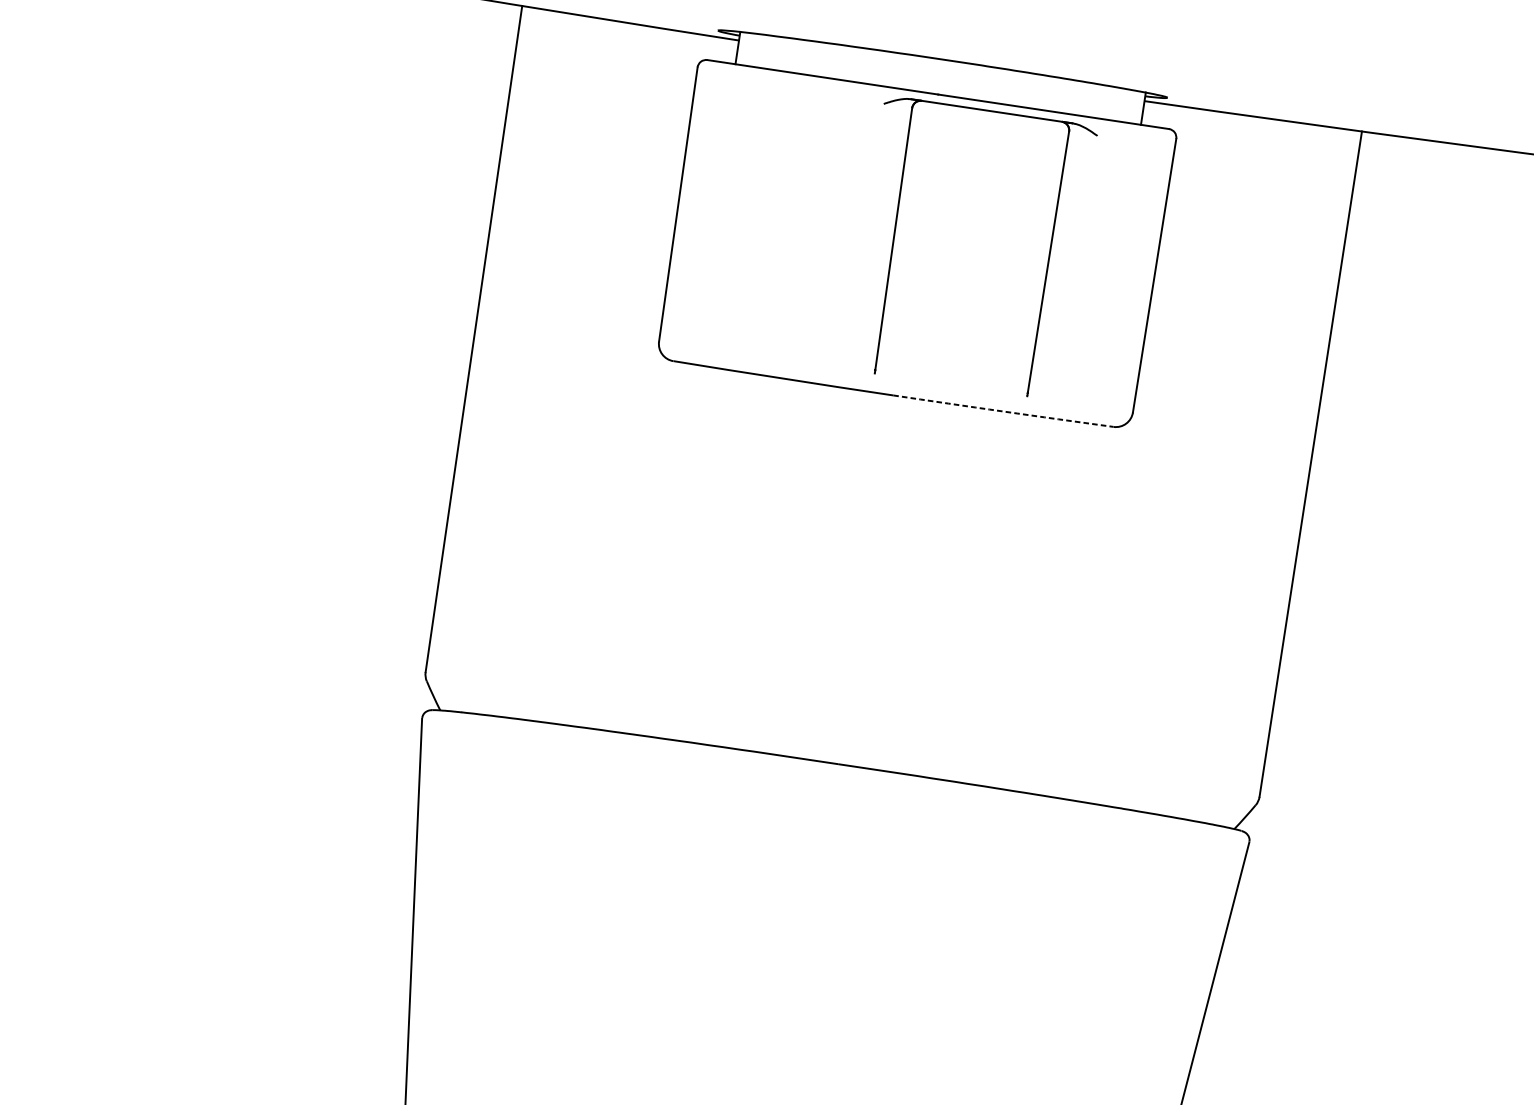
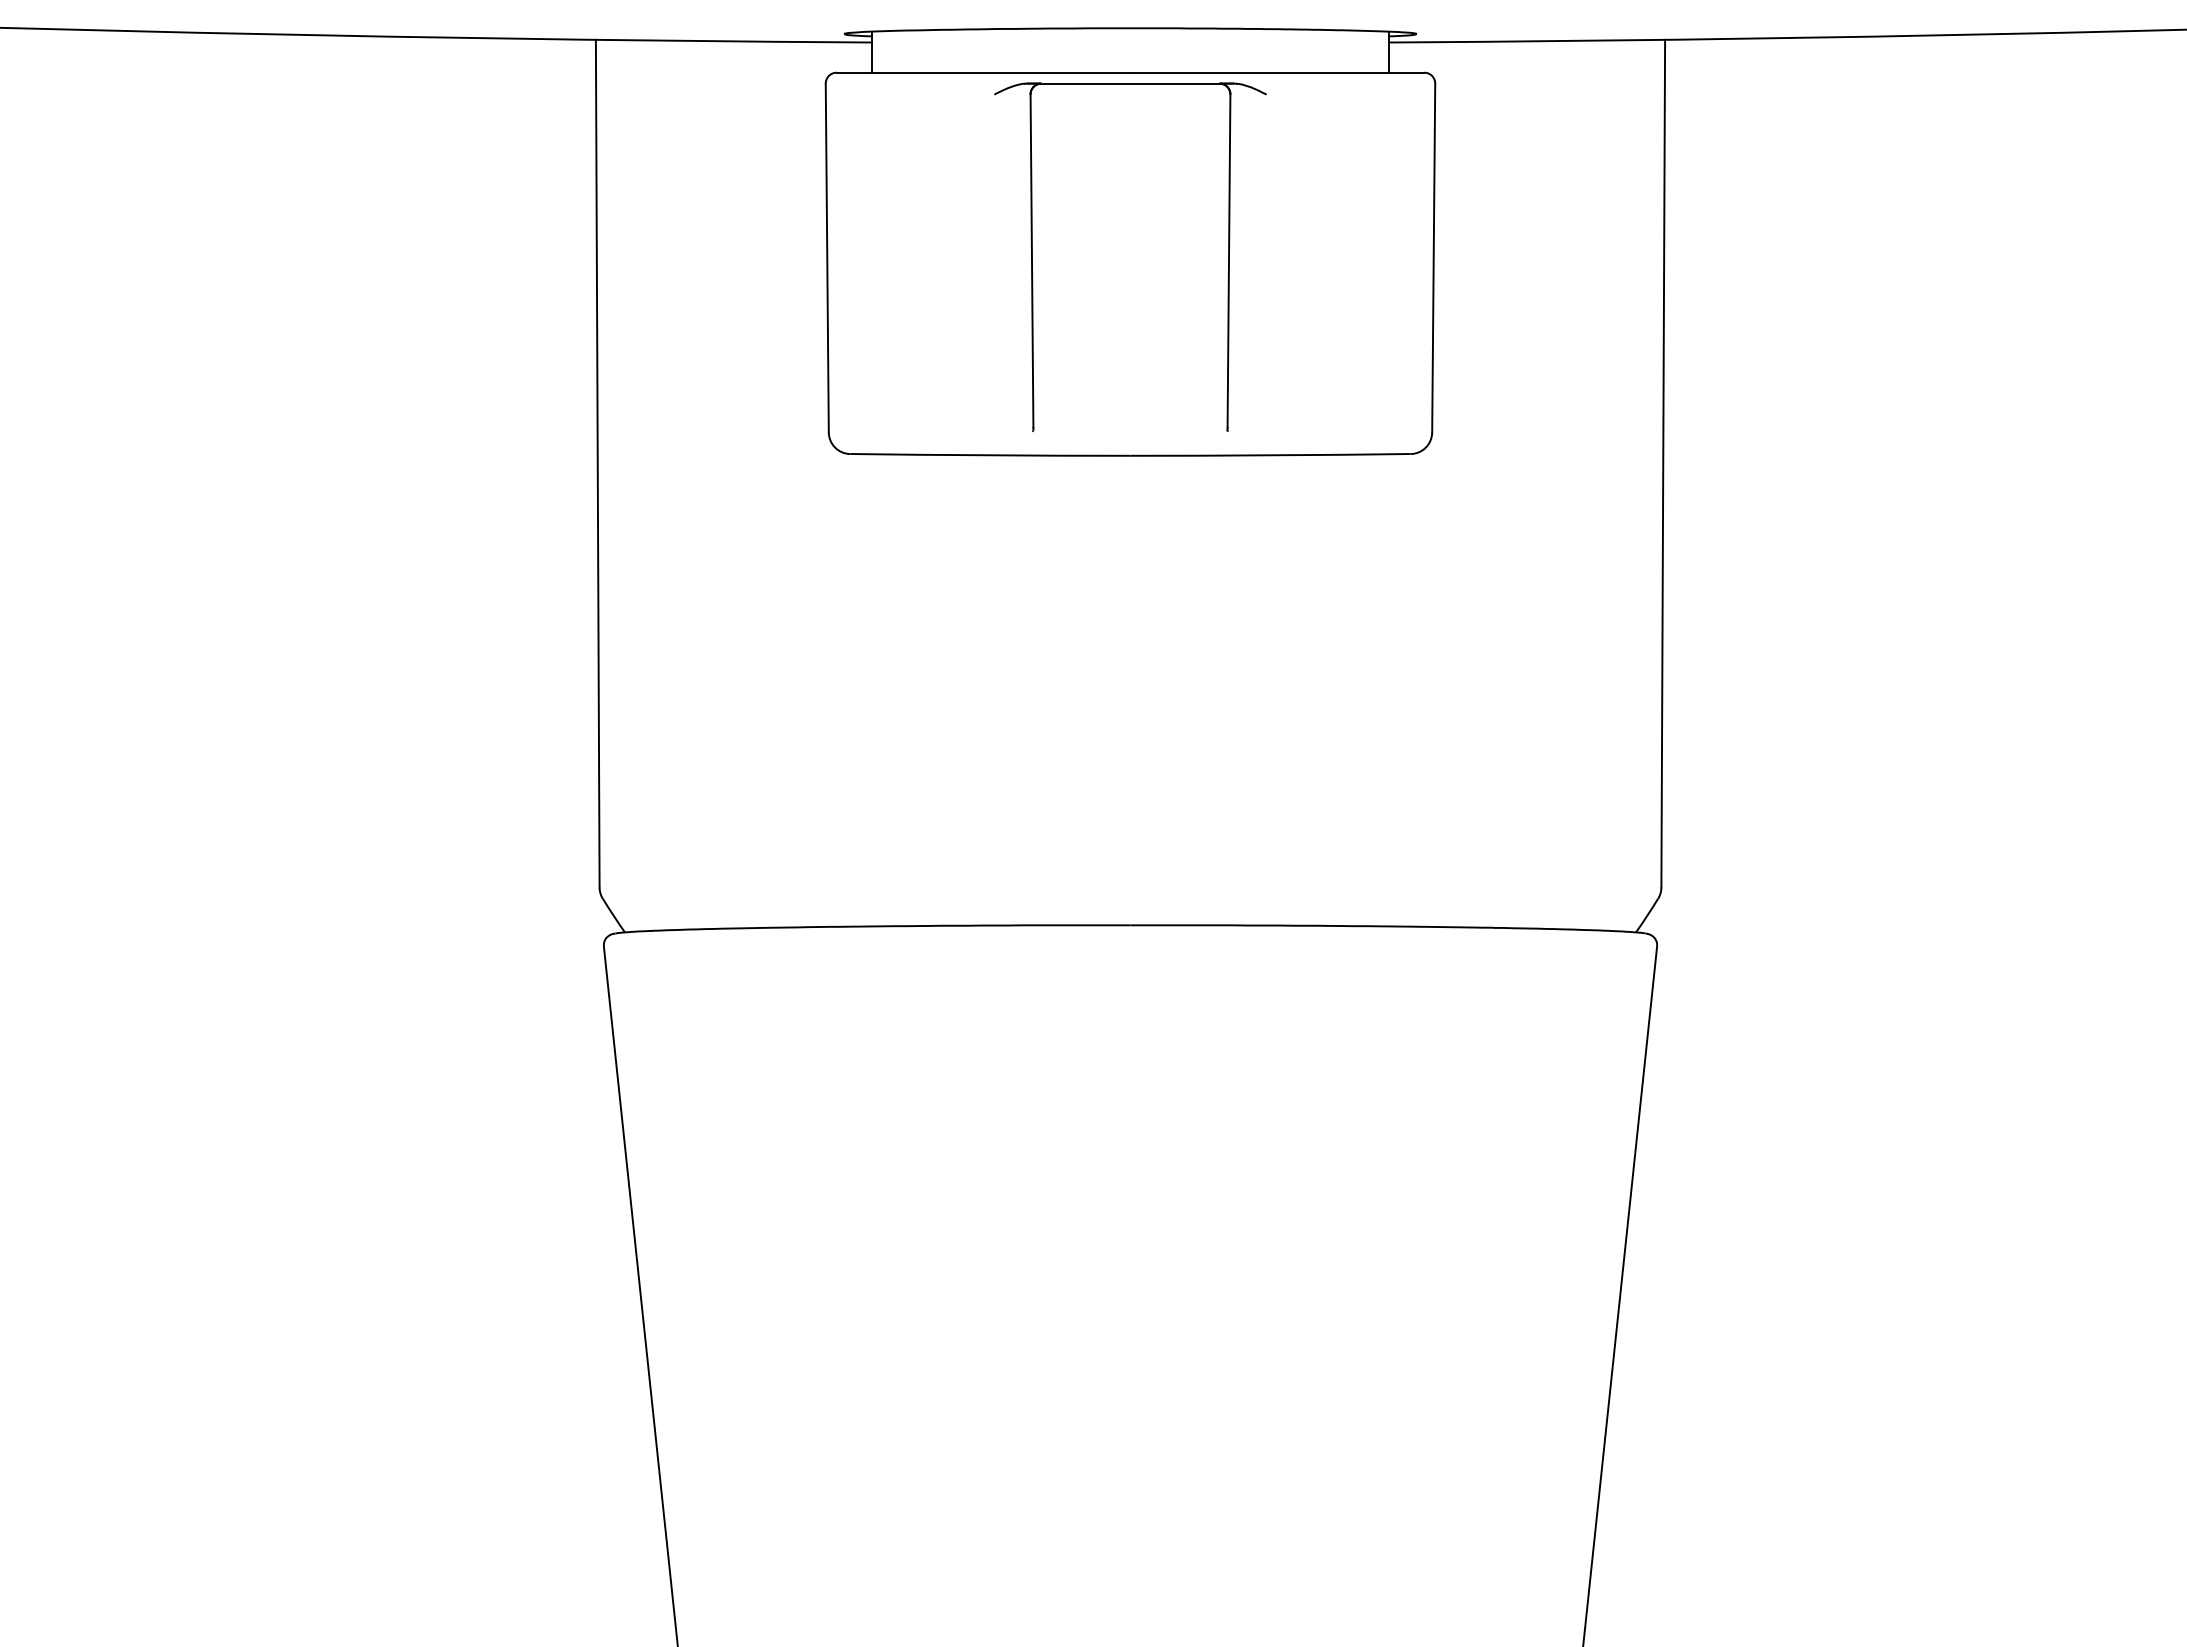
part: (894, 235) -> (1032, 256), moved
arc: (1003, 411) -> (1270, 455), dashed -> solid

